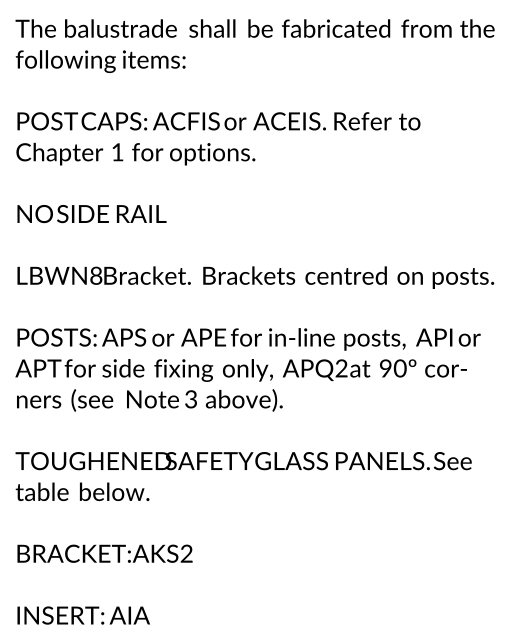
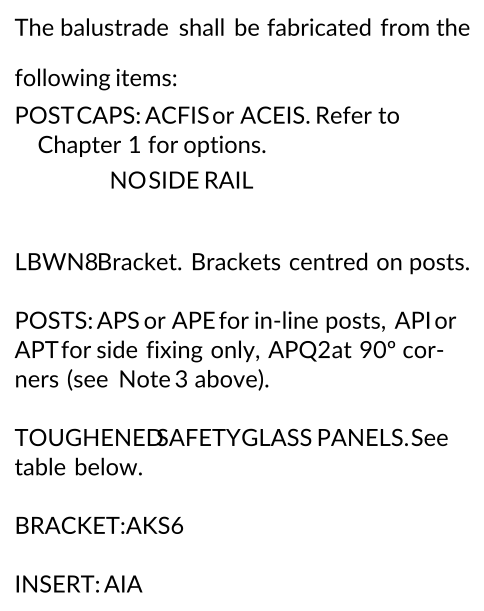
text: (100, 61) -> (95, 79), moved
text: (135, 153) -> (151, 145), moved
text: (91, 213) -> (181, 179), moved
text: (187, 552) -> (177, 524), AKS2 -> AKS6

